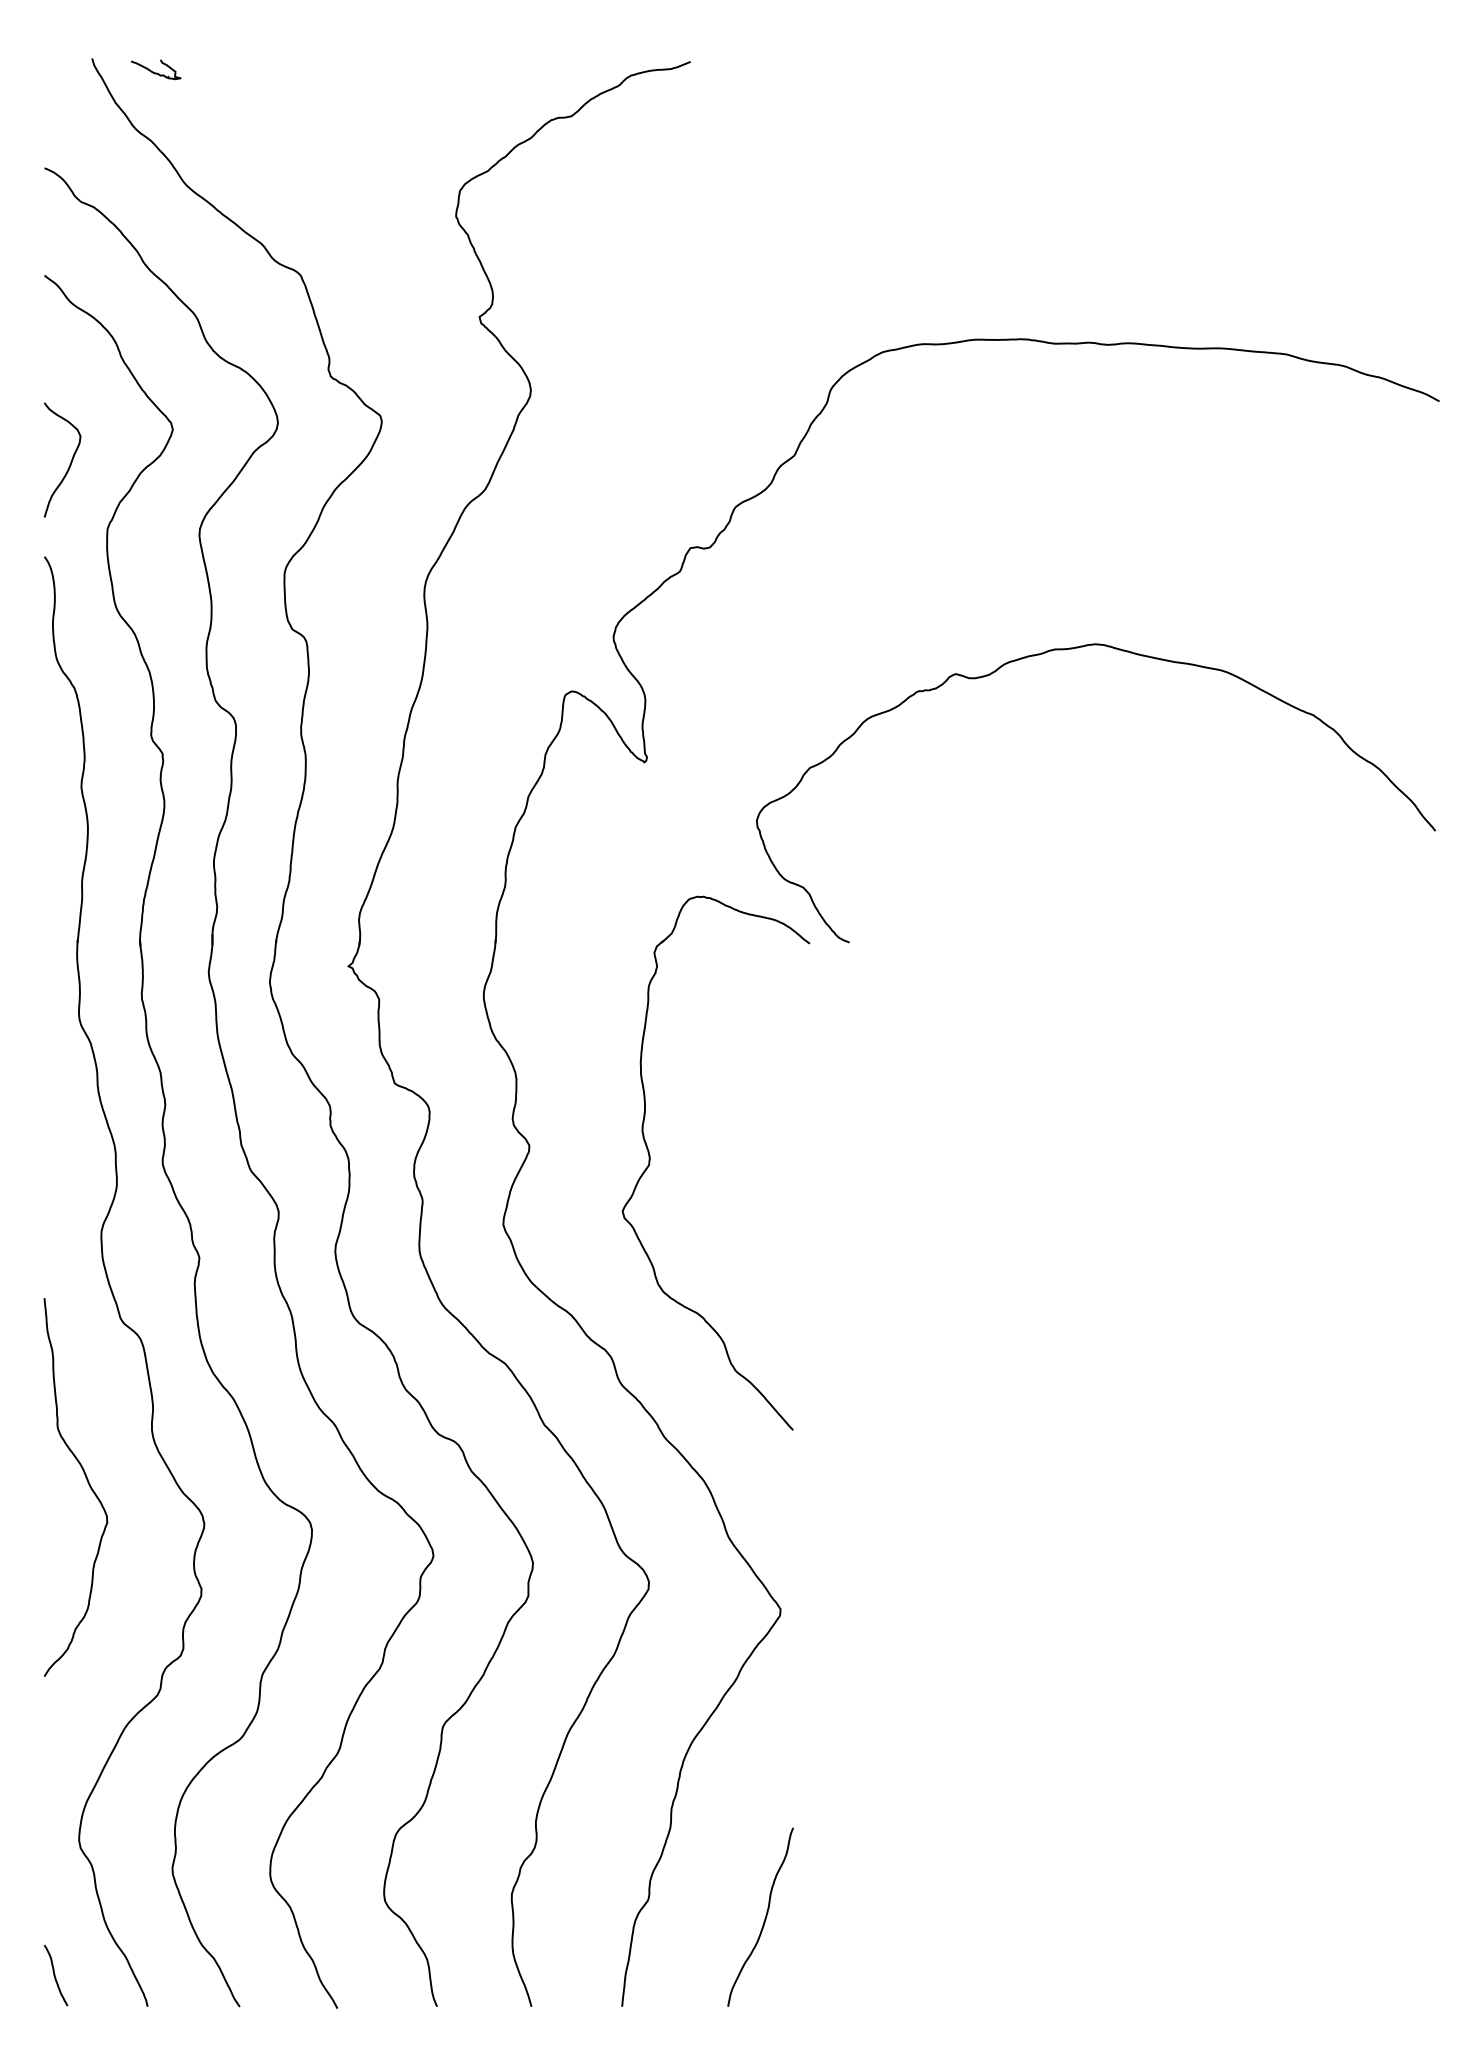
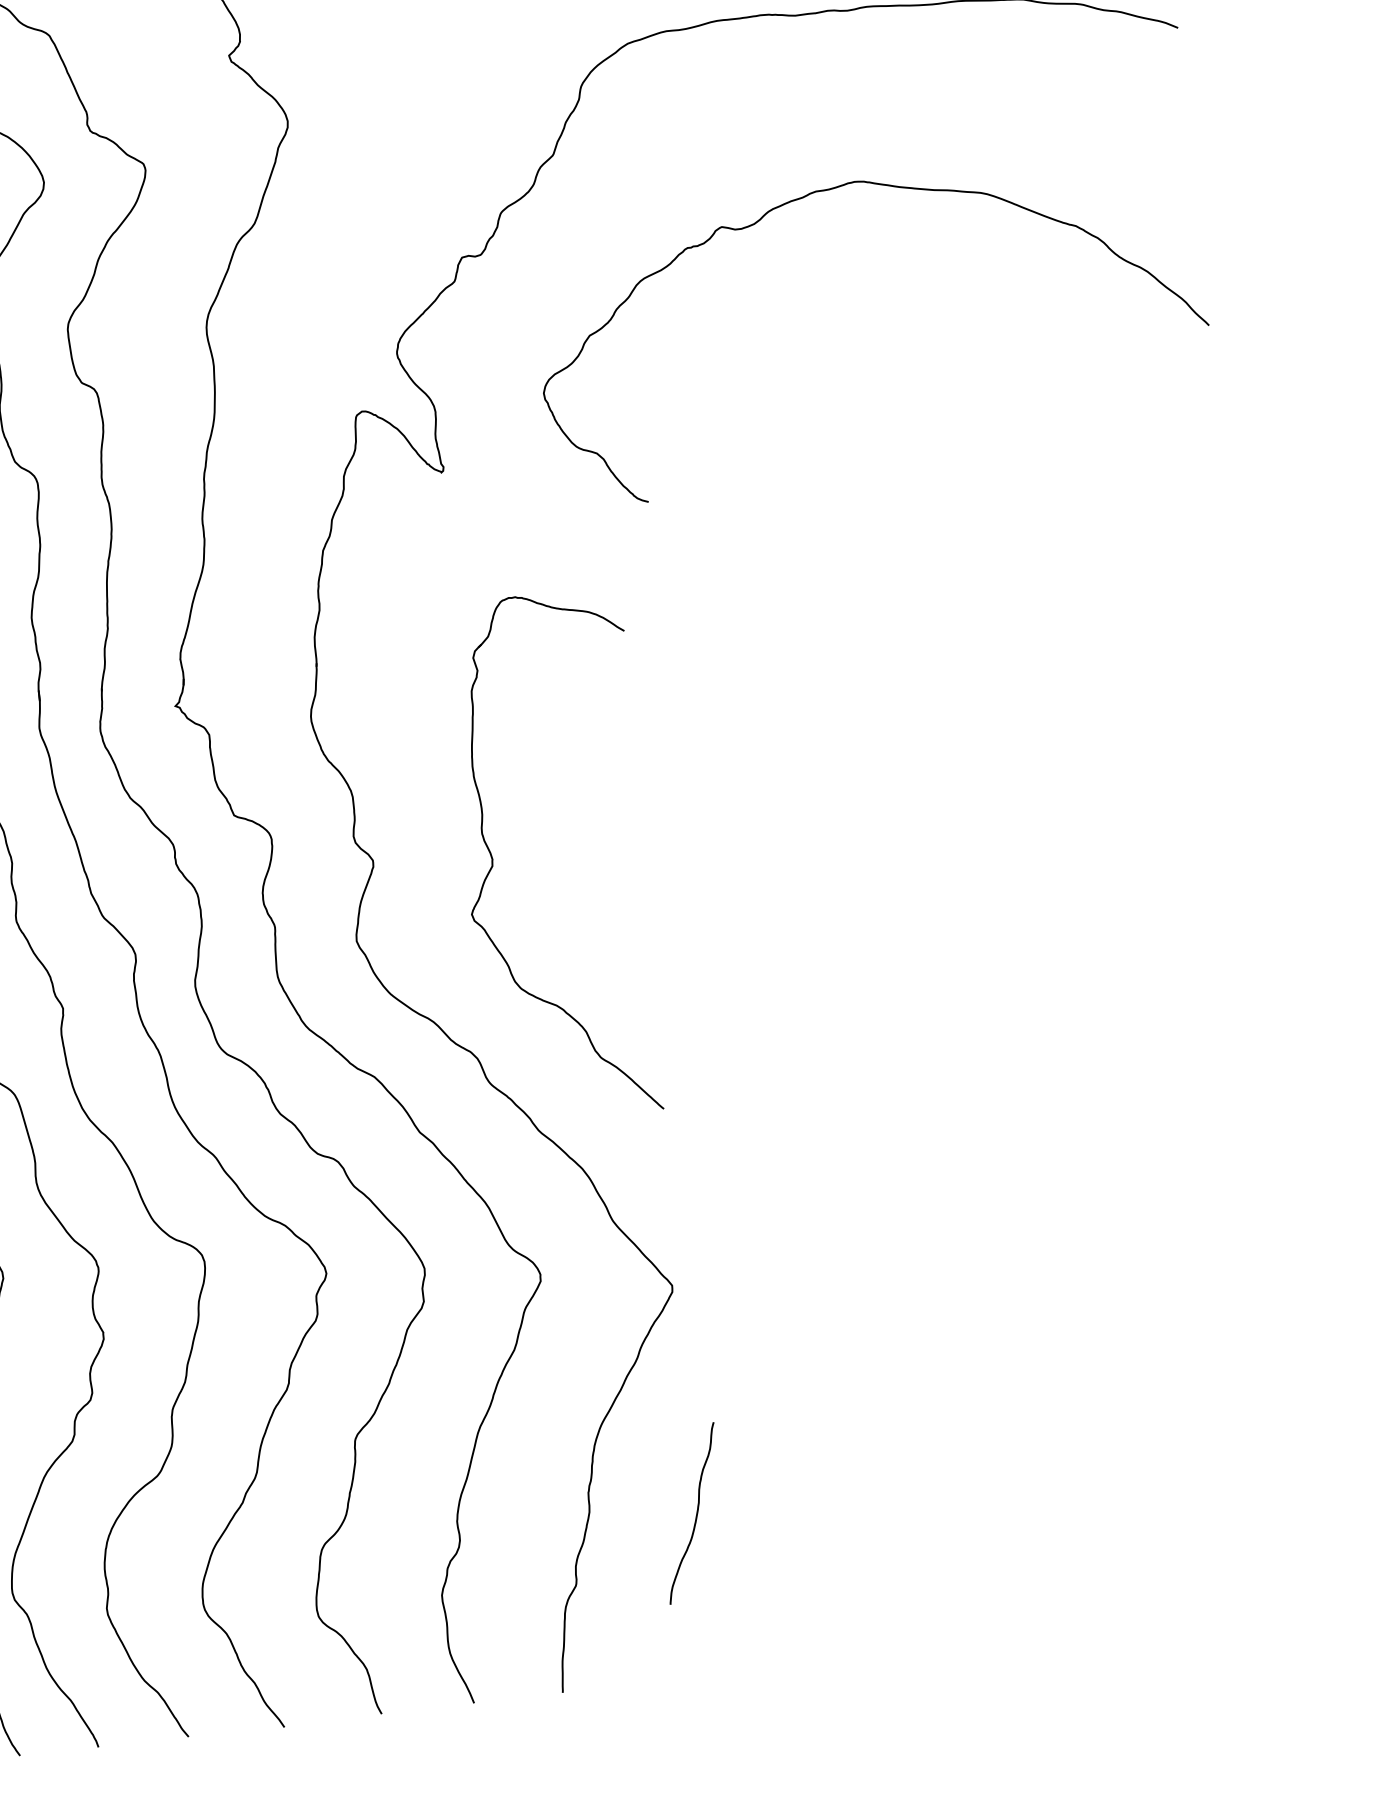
curve: (1133, 654) -> (893, 187), moved
curve: (764, 1918) -> (695, 1514), moved

